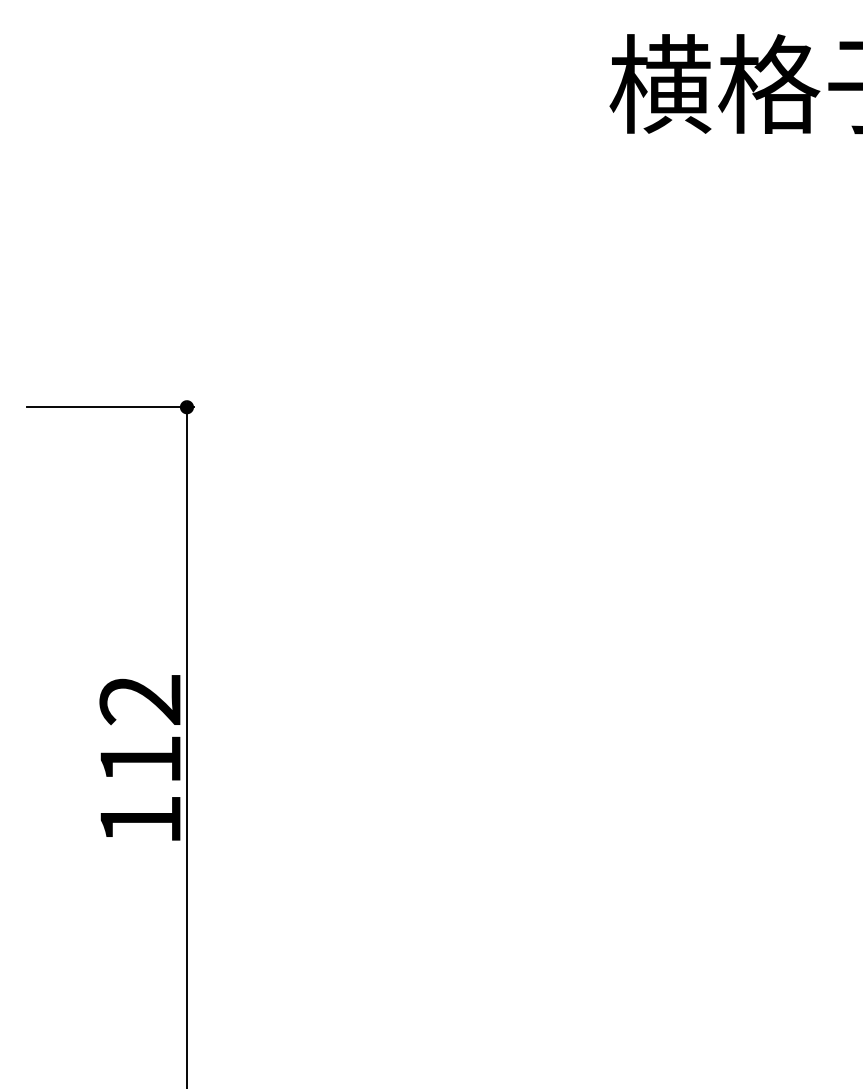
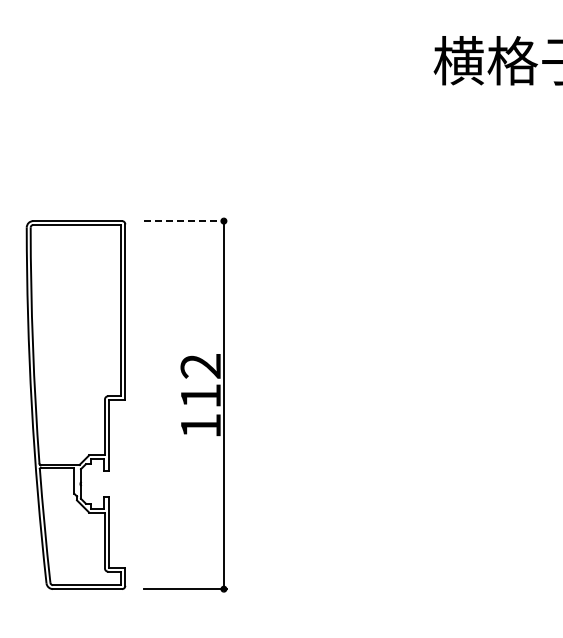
line: (111, 408) -> (186, 221), solid -> dashed

